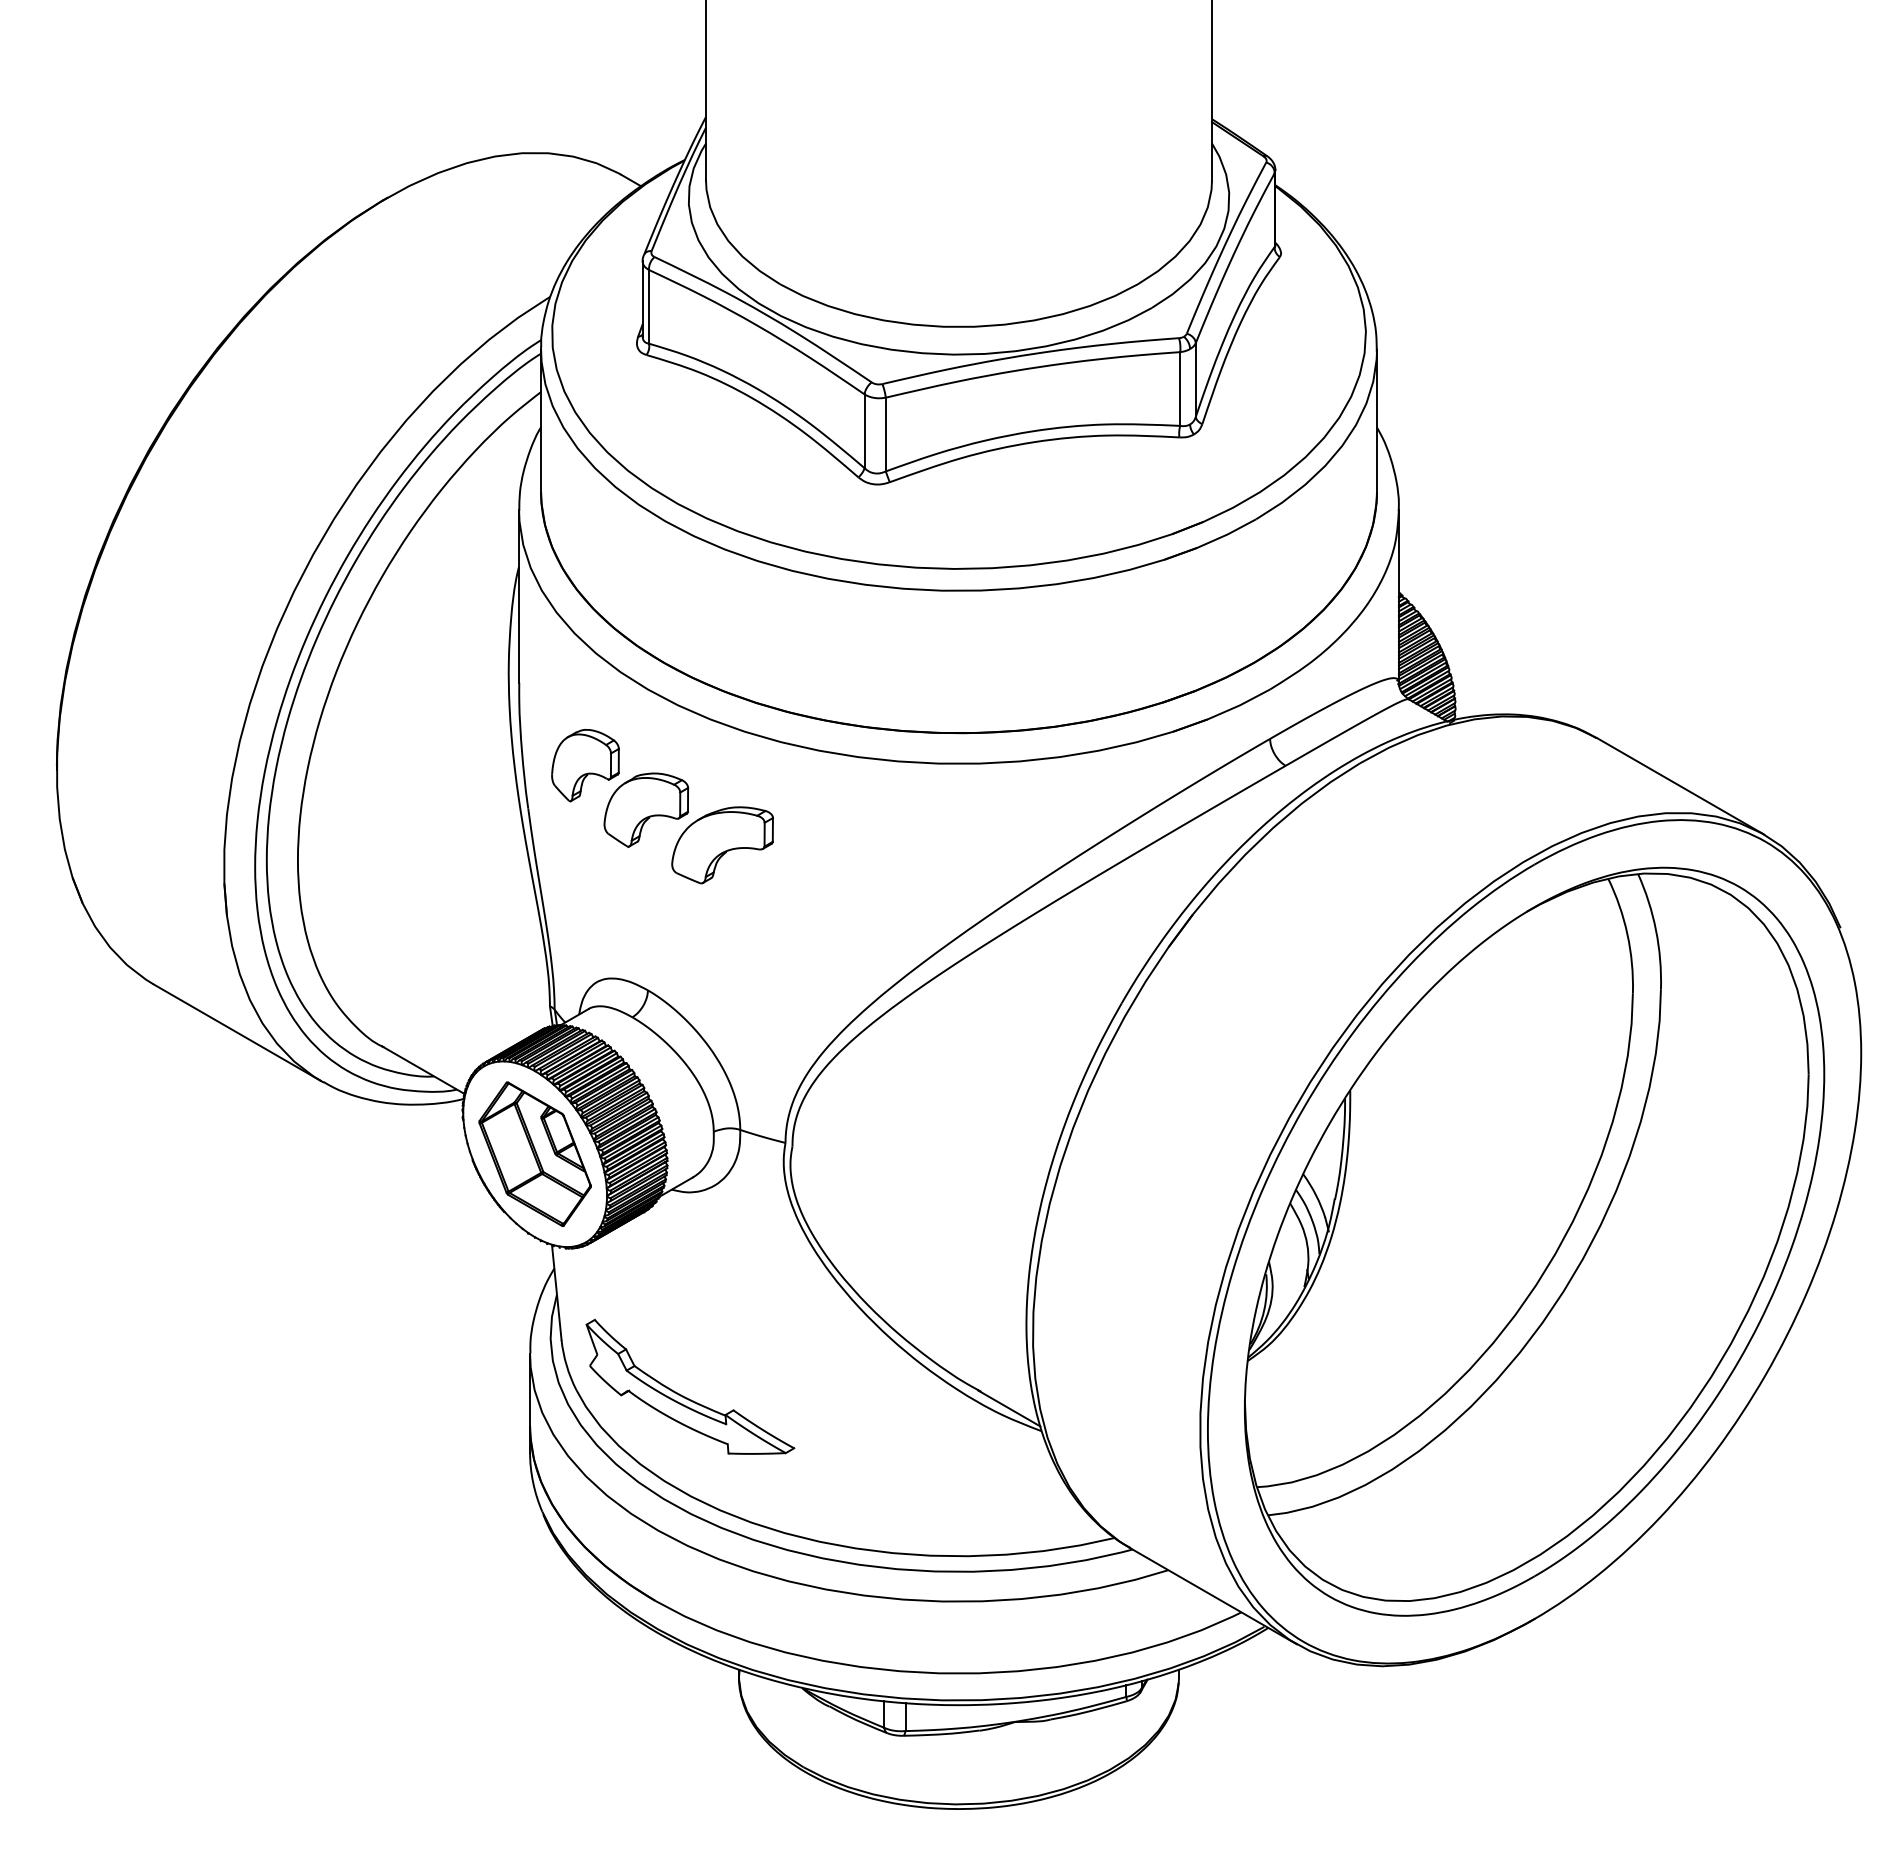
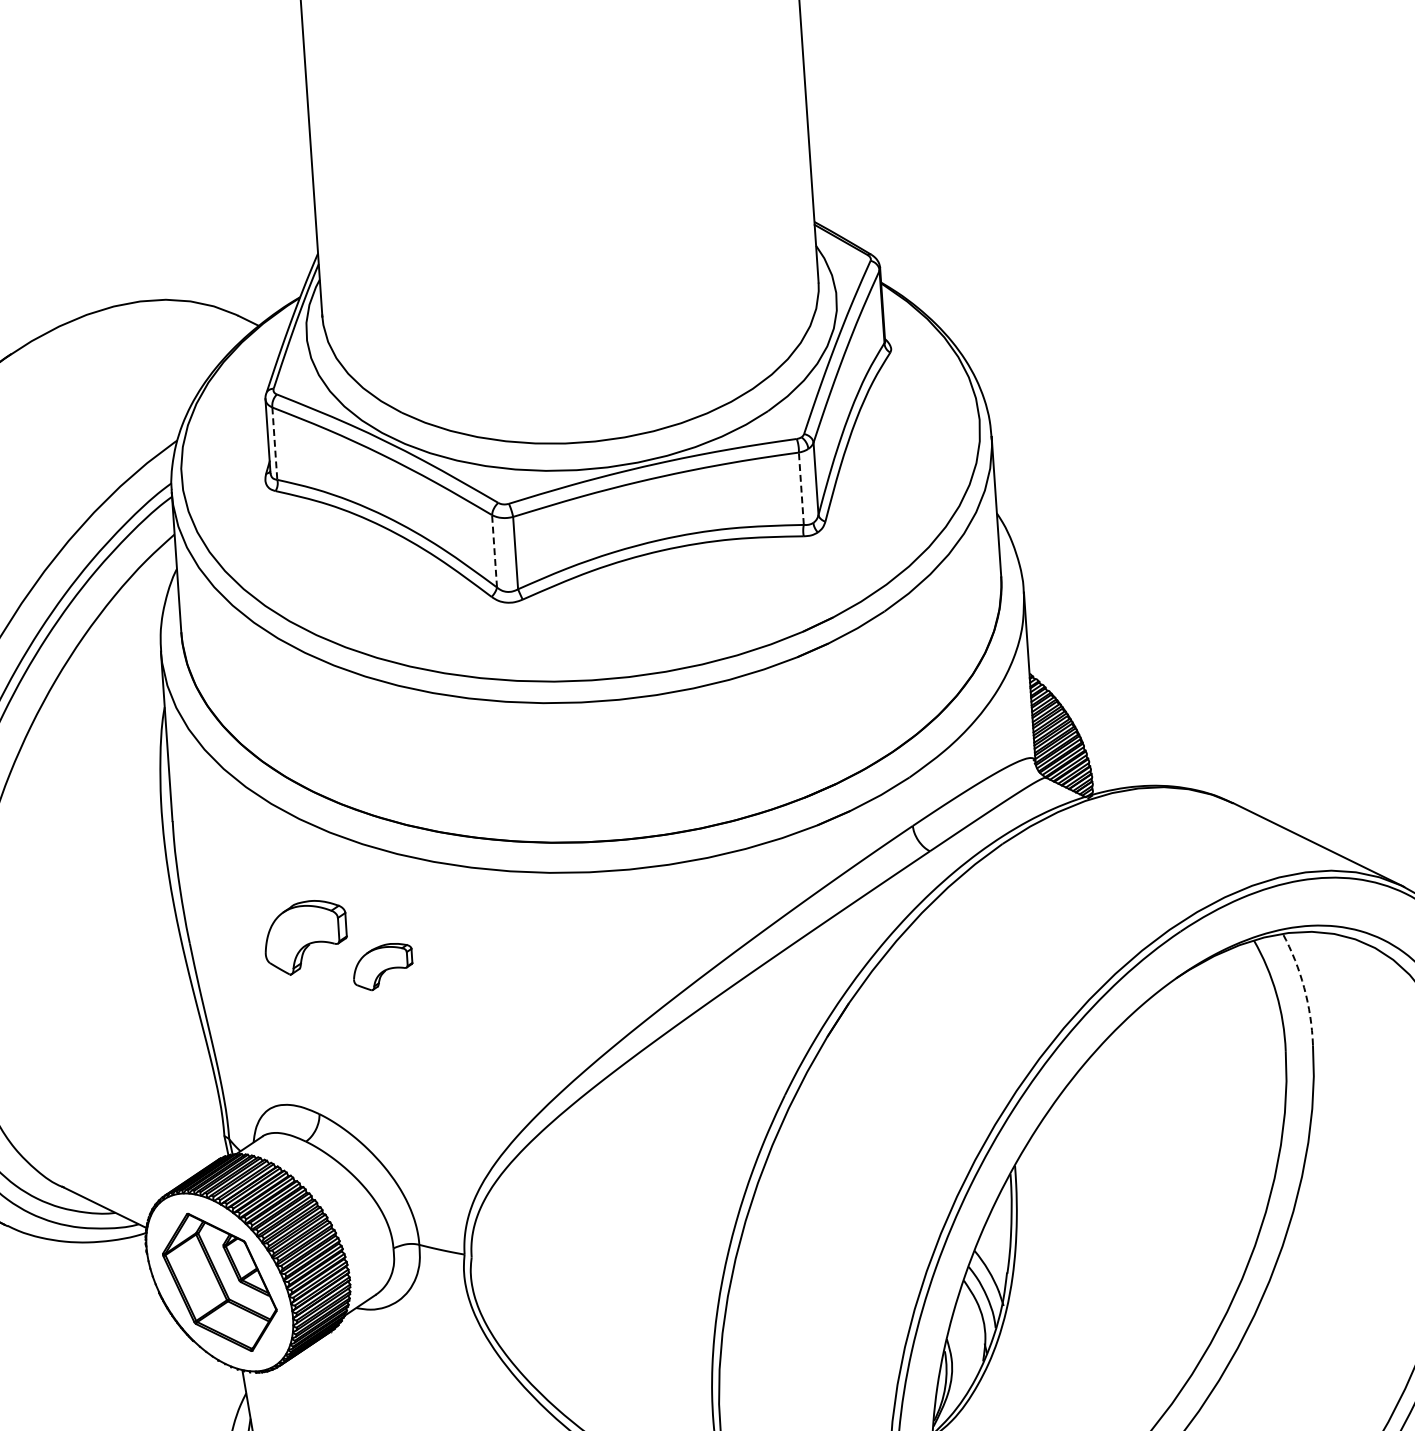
line: (649, 306) -> (275, 443), solid -> dashed
line: (1180, 389) -> (801, 489), solid -> dashed
line: (864, 431) -> (494, 551), solid -> dashed
part: (585, 765) -> (243, 897), removed
part: (722, 845) -> (382, 967), size x0.6
arc: (1656, 930) -> (1304, 988), solid -> dashed

